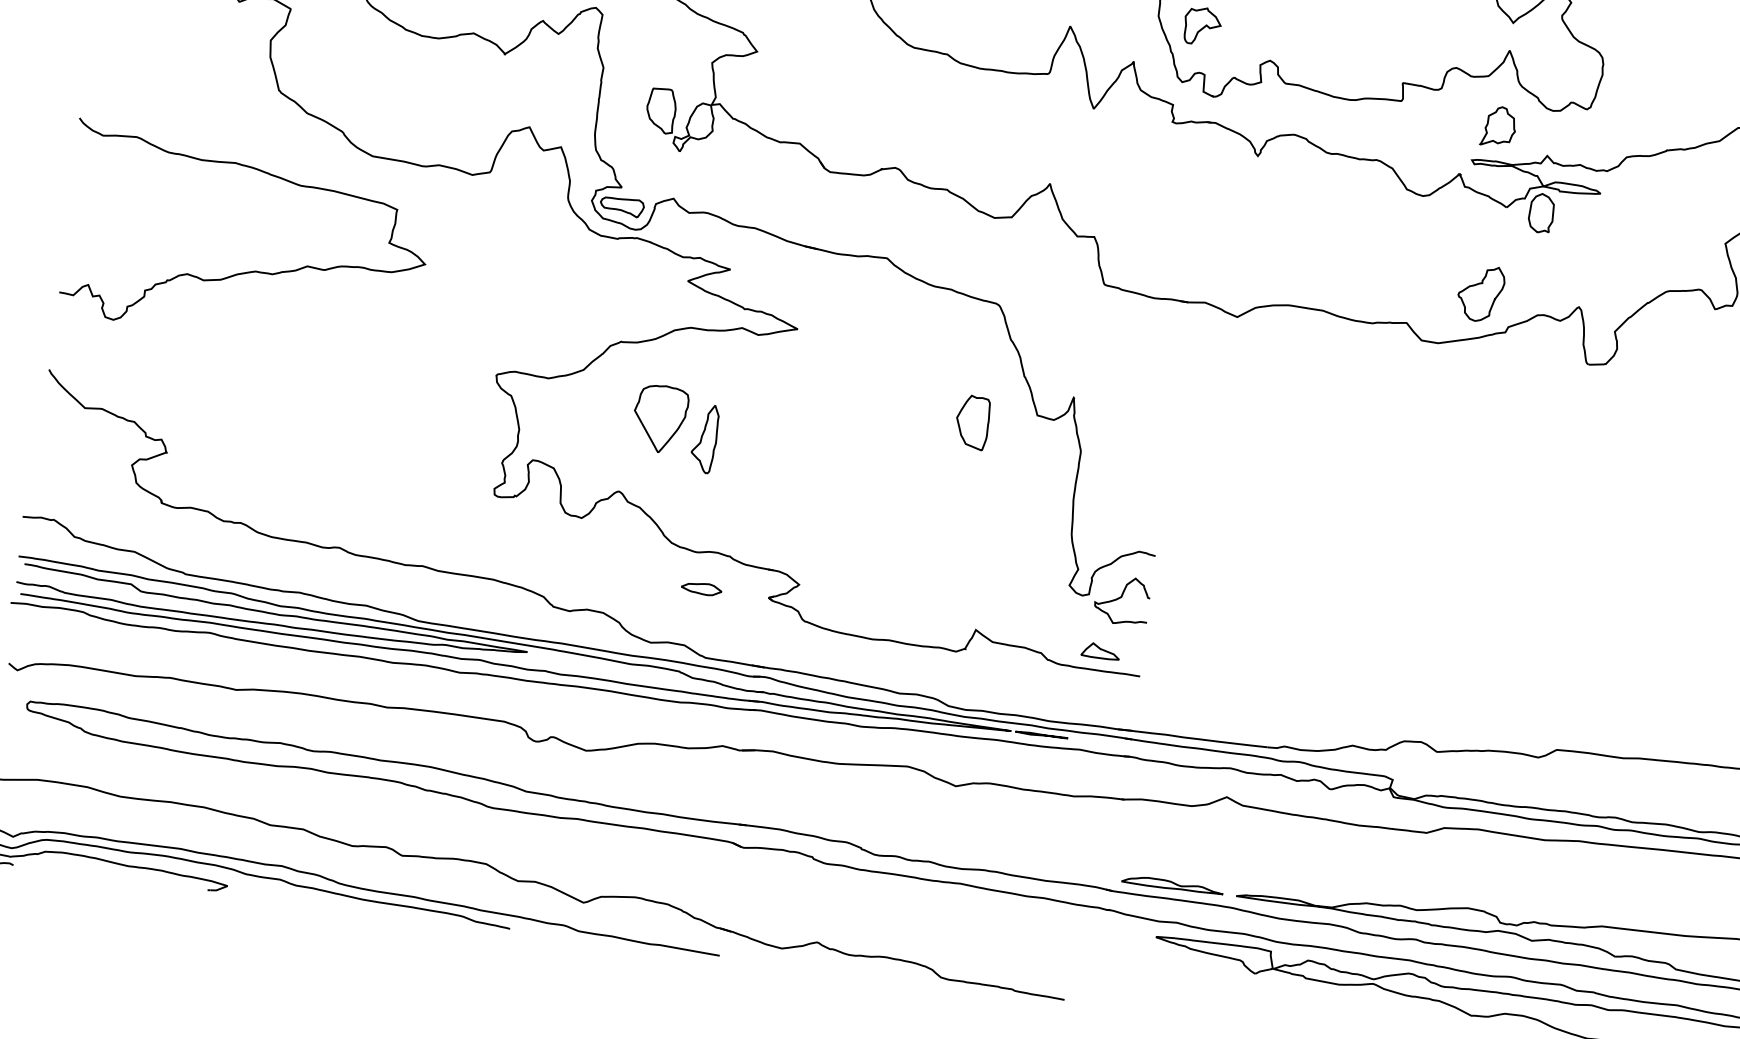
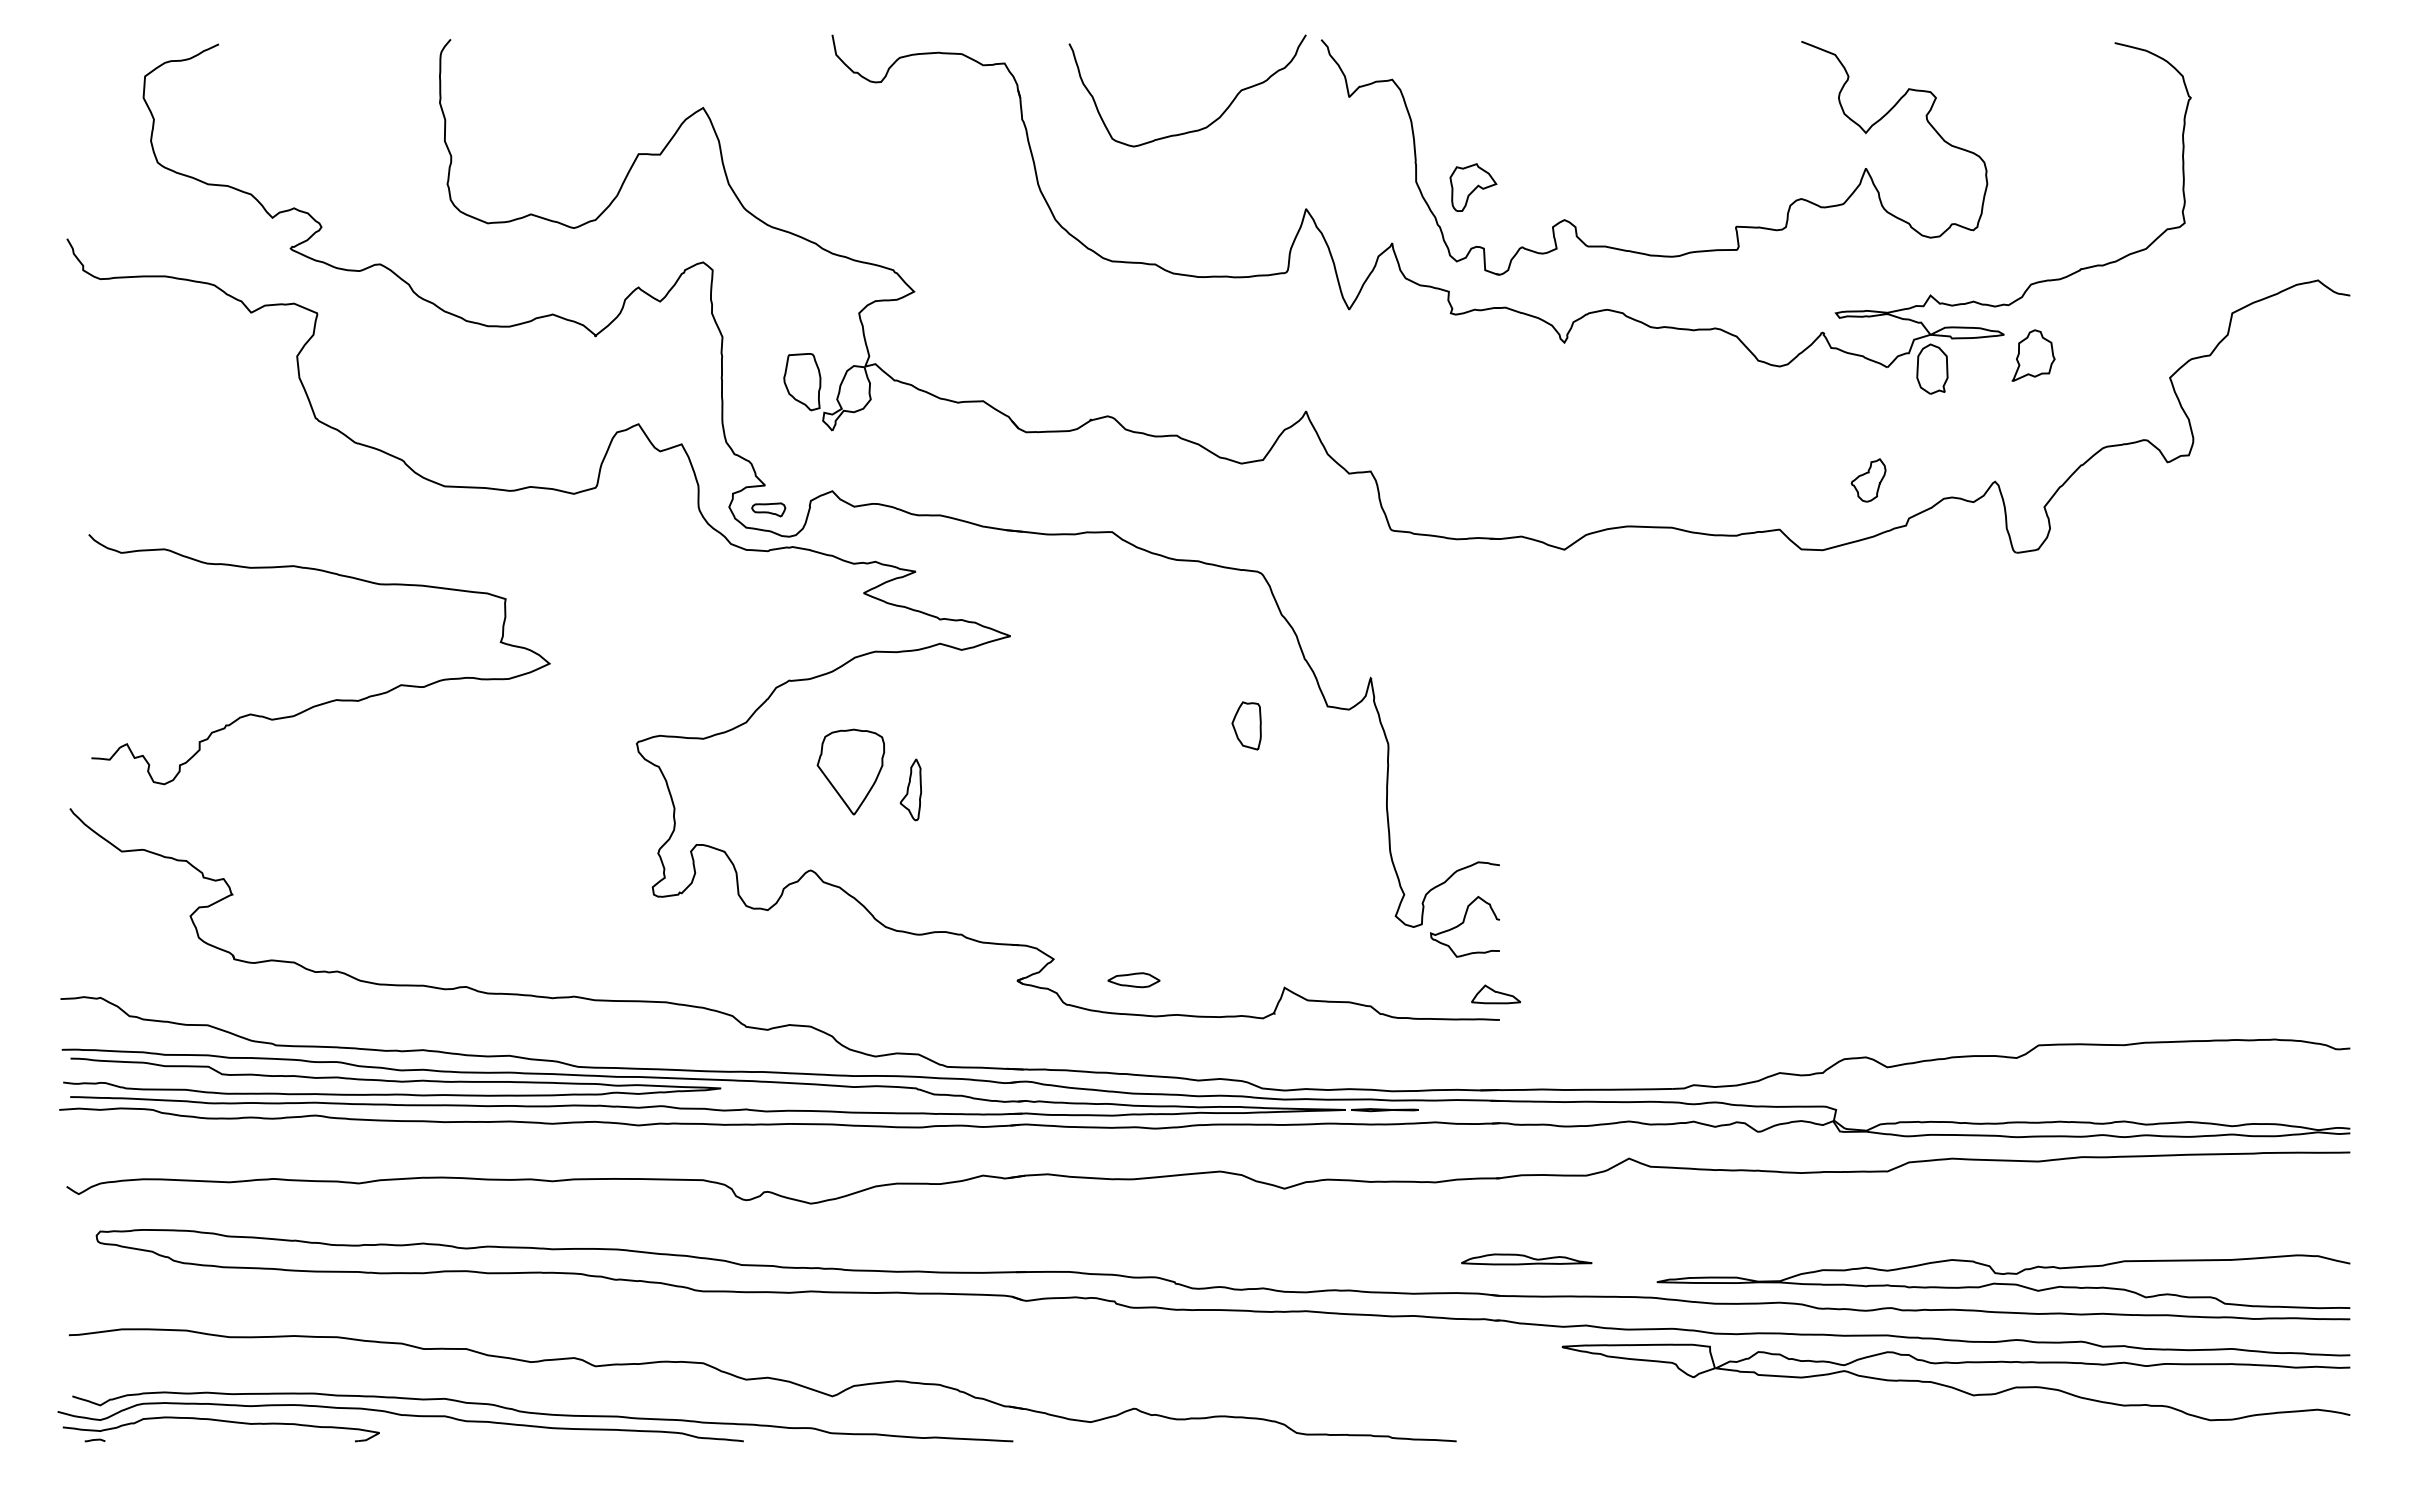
part: (1498, 126) -> (2033, 355), moved
part: (622, 206) -> (768, 509), size x0.6
curve: (253, 270) -> (333, 699), moved
part: (1480, 293) -> (1868, 480), size x0.6
part: (972, 422) -> (1246, 725), size x0.7
part: (704, 438) -> (910, 789), size x0.7
part: (701, 589) -> (1133, 980), moved
part: (1101, 651) -> (1496, 994), moved
part: (1172, 885) -> (1526, 1259), moved

